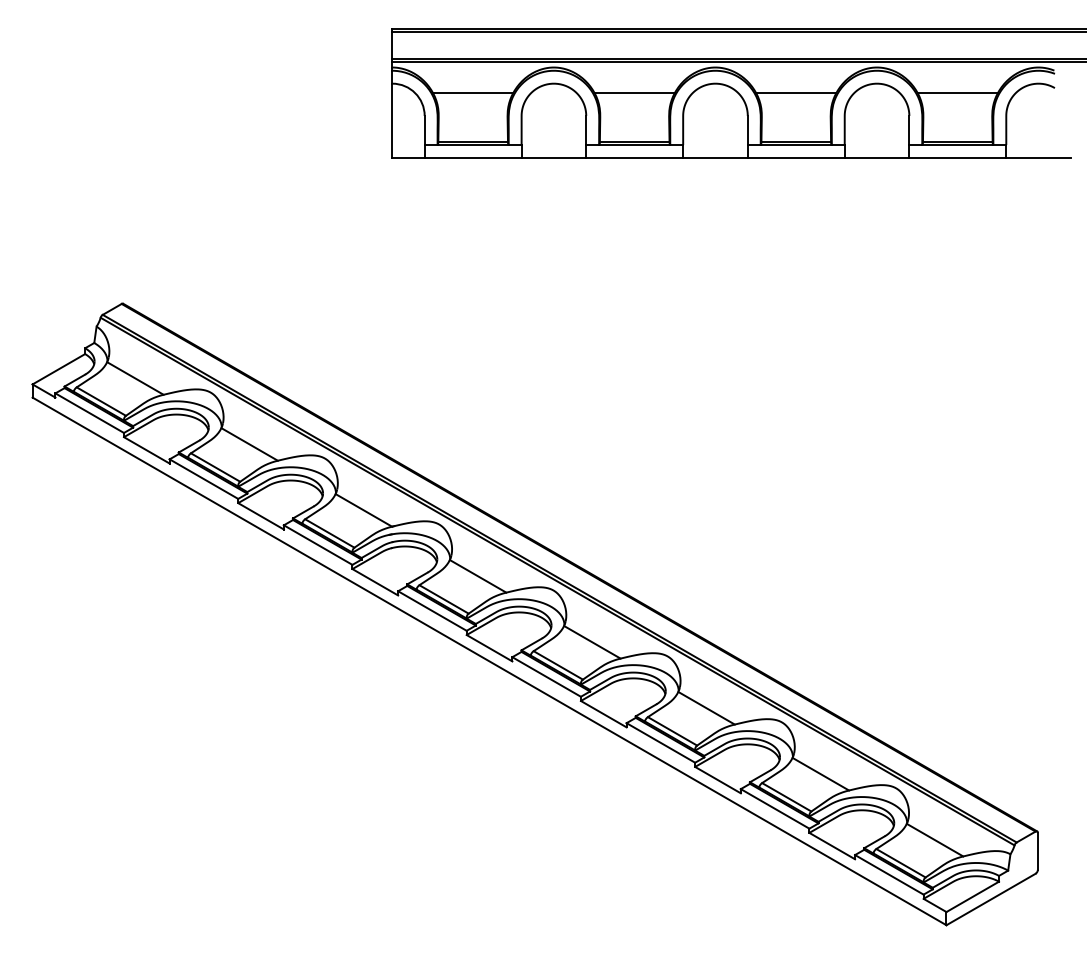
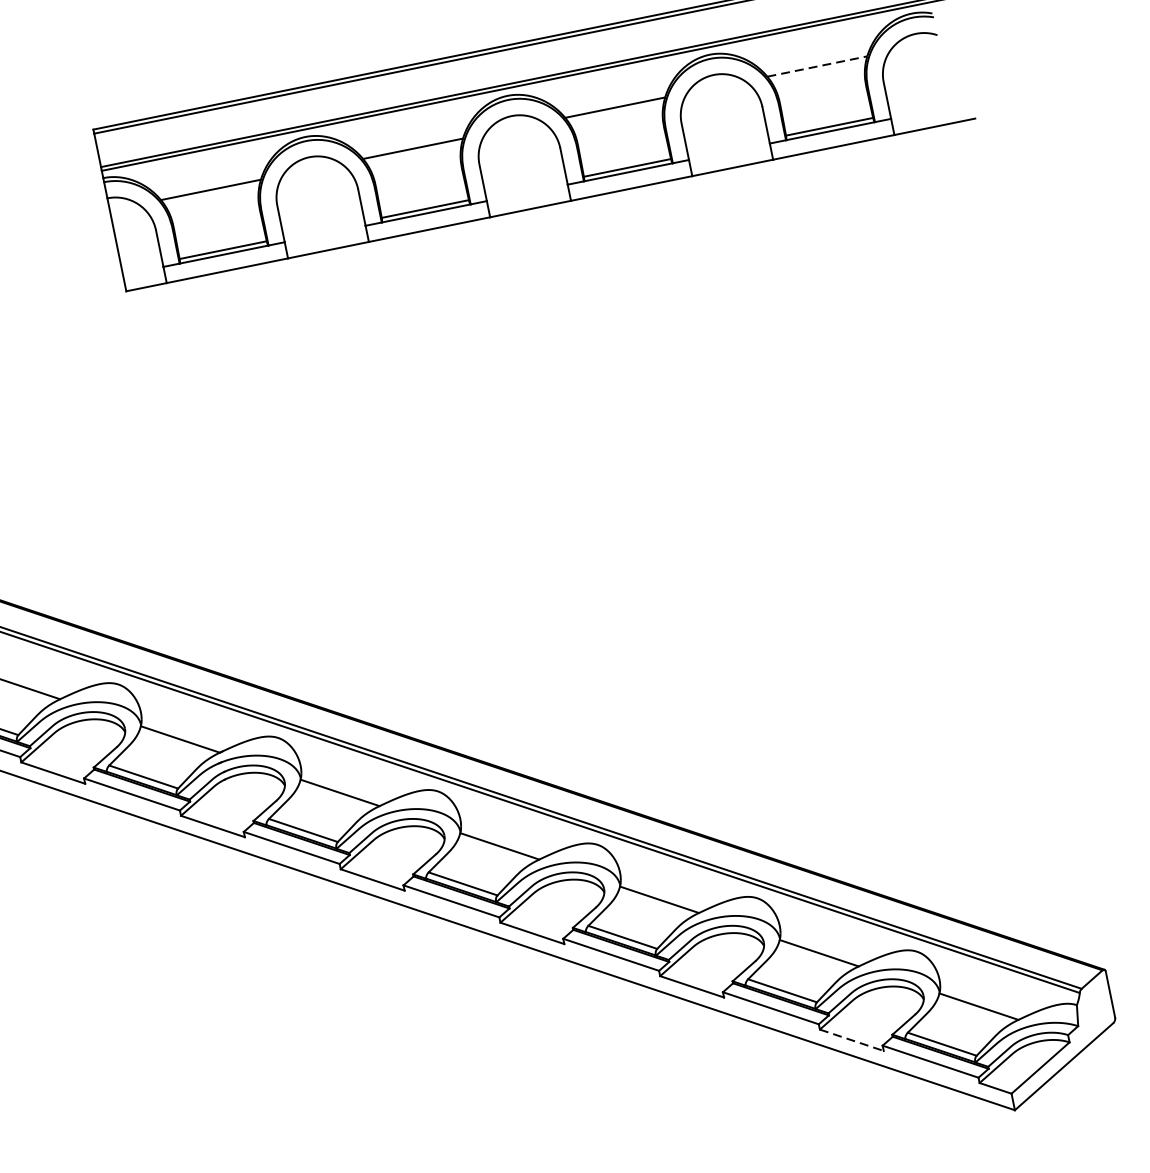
line: (957, 93) -> (816, 66), solid -> dashed
line: (832, 846) -> (852, 1040), solid -> dashed

